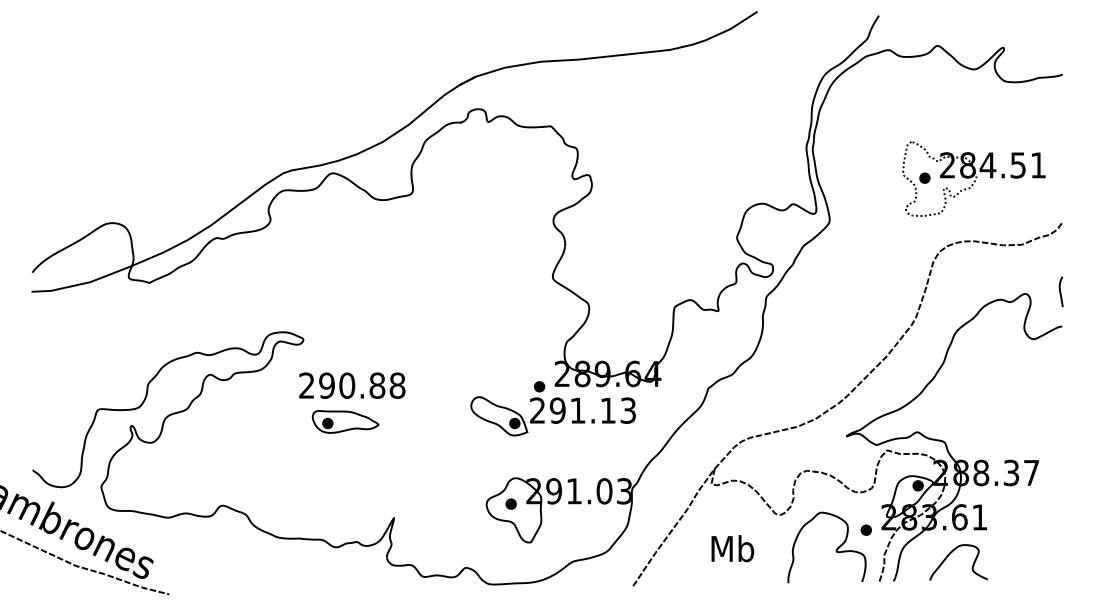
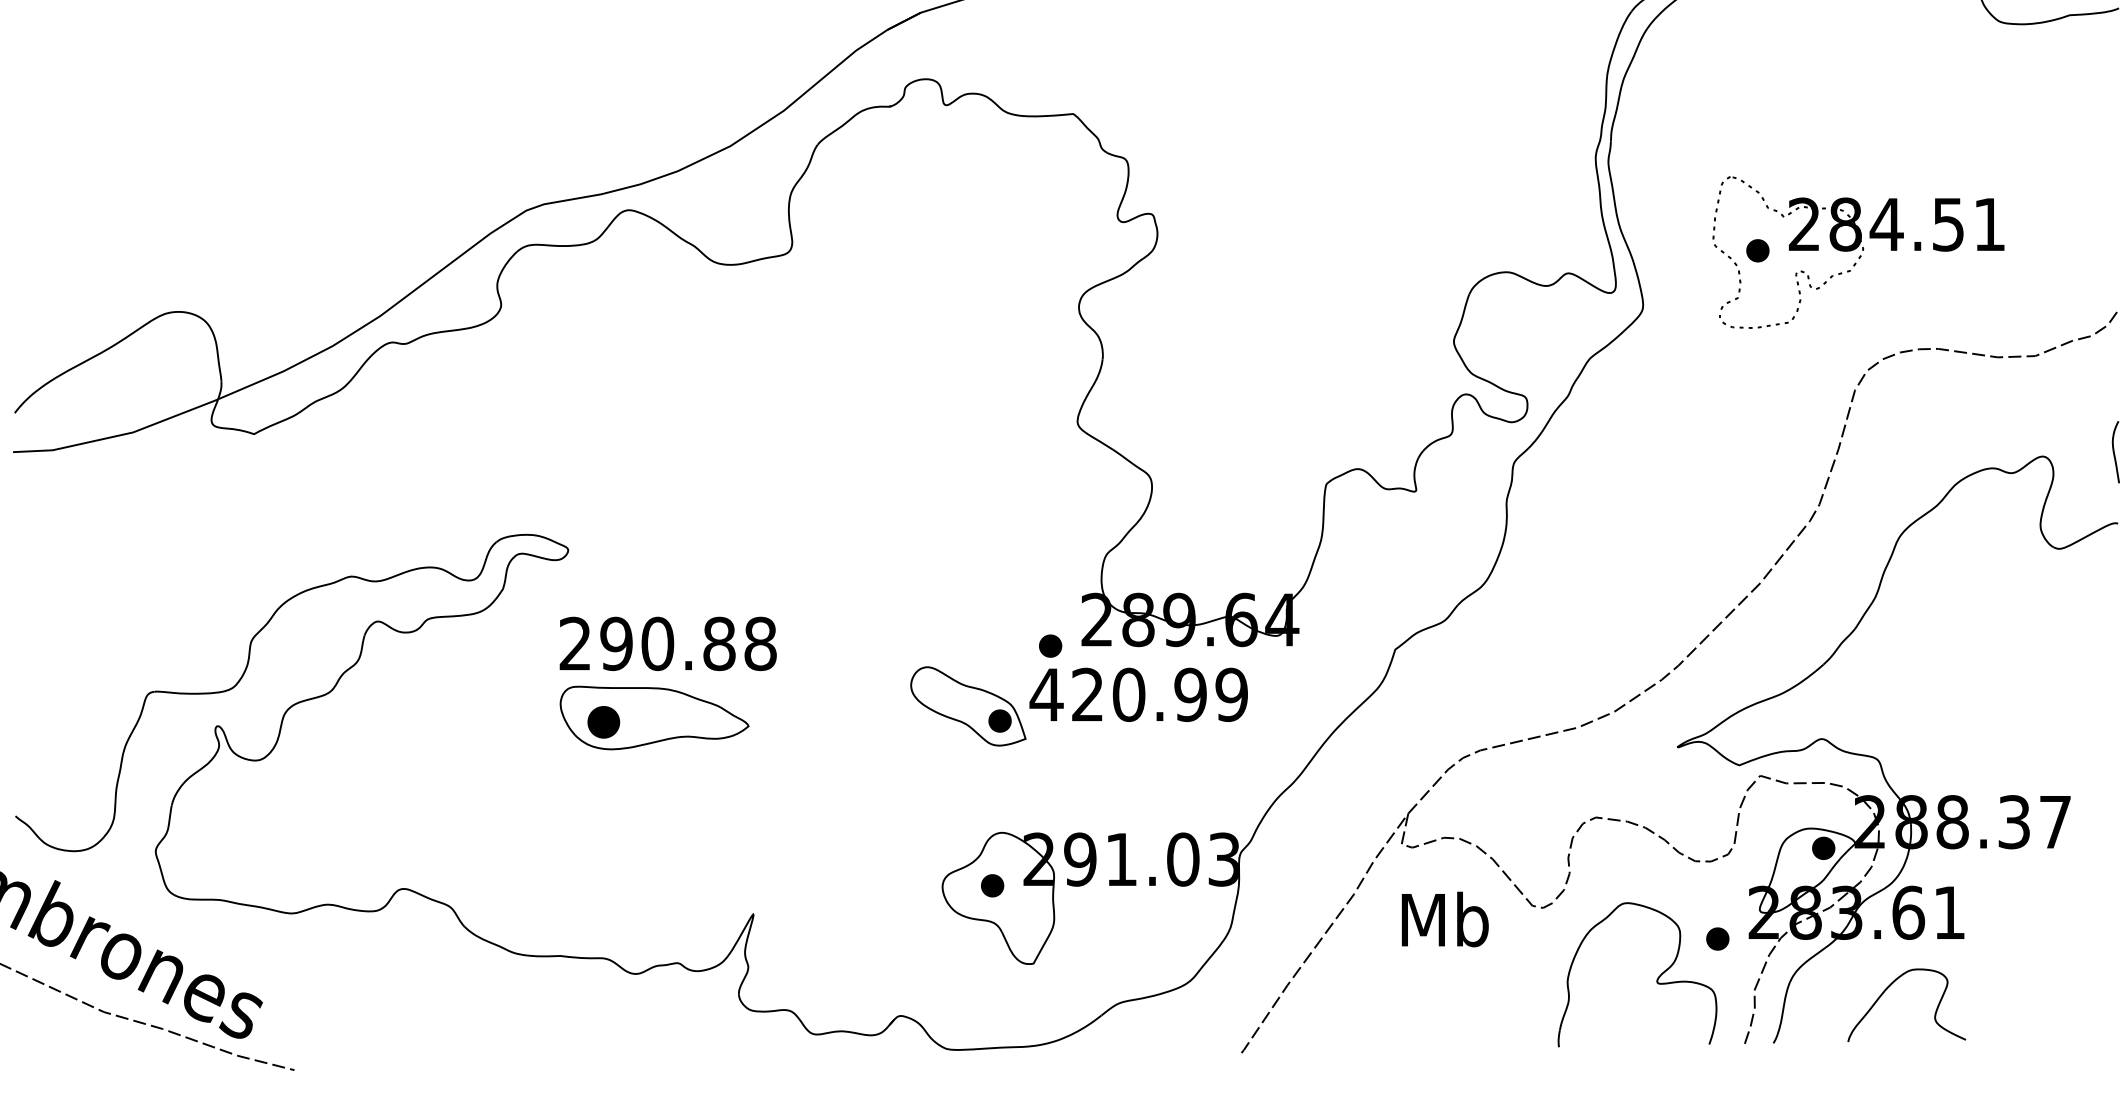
part: (973, 178) -> (1857, 251), moved
text: (582, 410) -> (1138, 694), 291.13 -> 420.99
part: (345, 421) -> (654, 716), size x1.4
text: (732, 548) -> (1444, 919), moved

